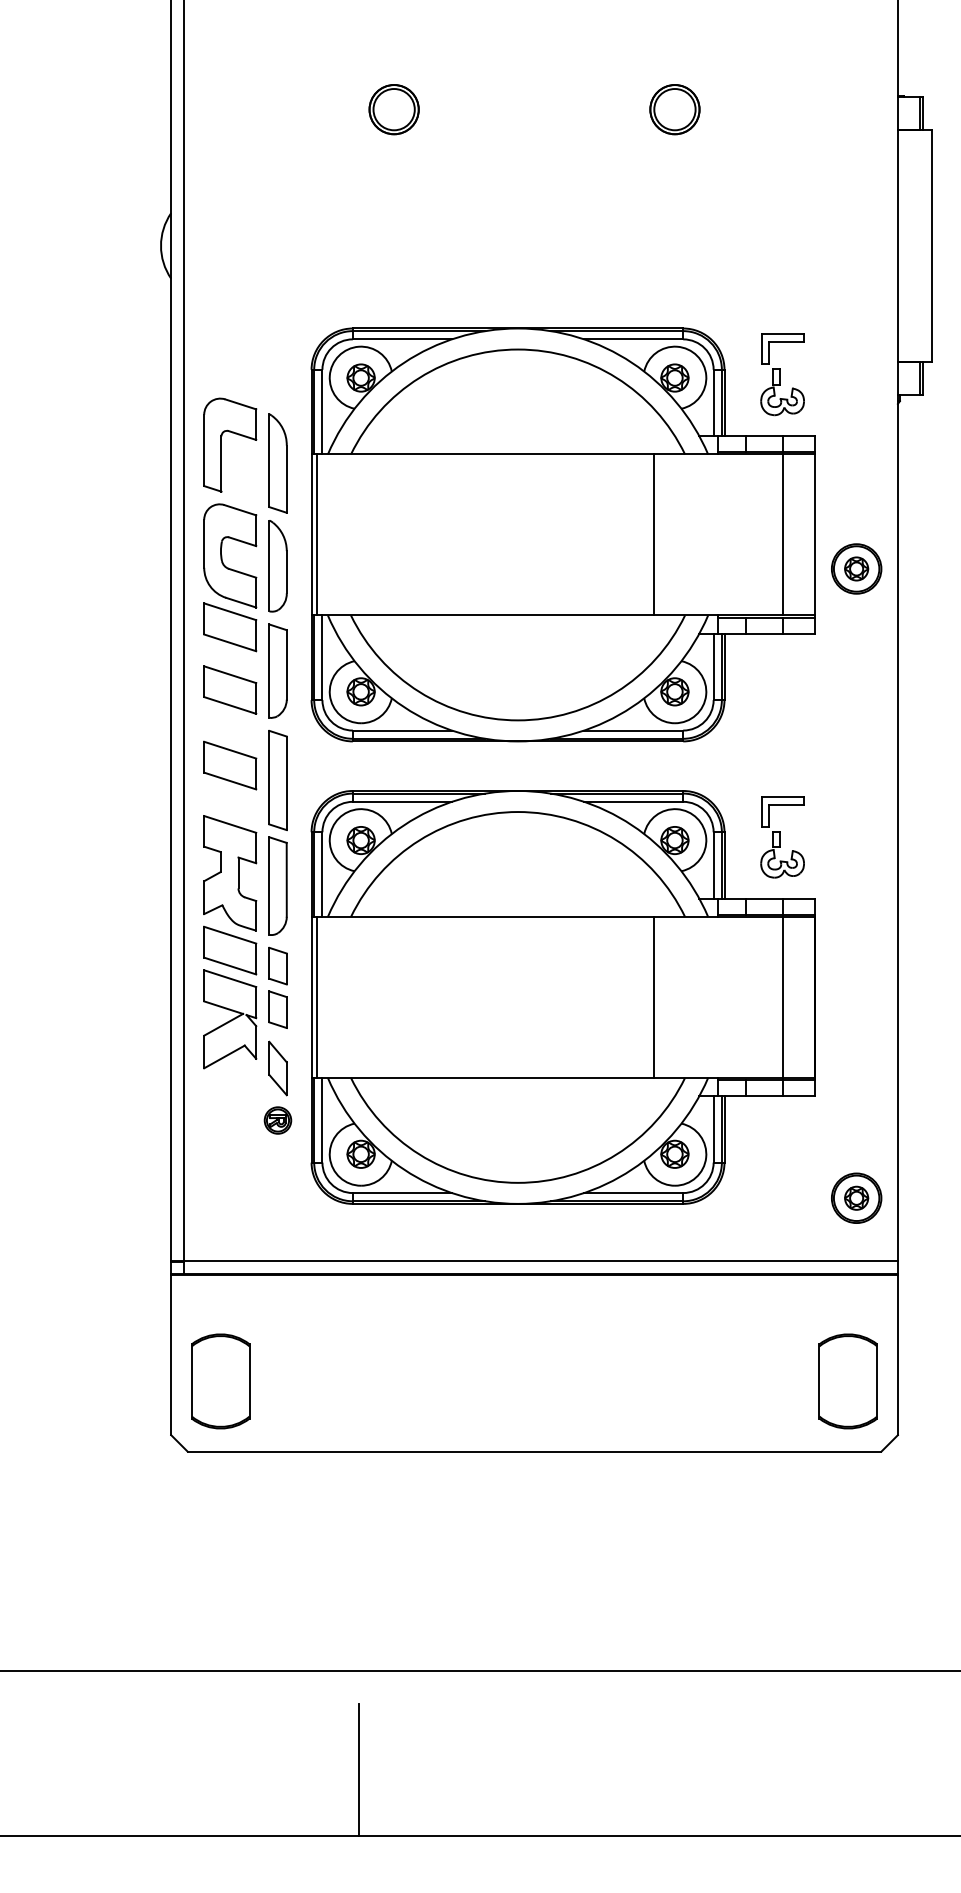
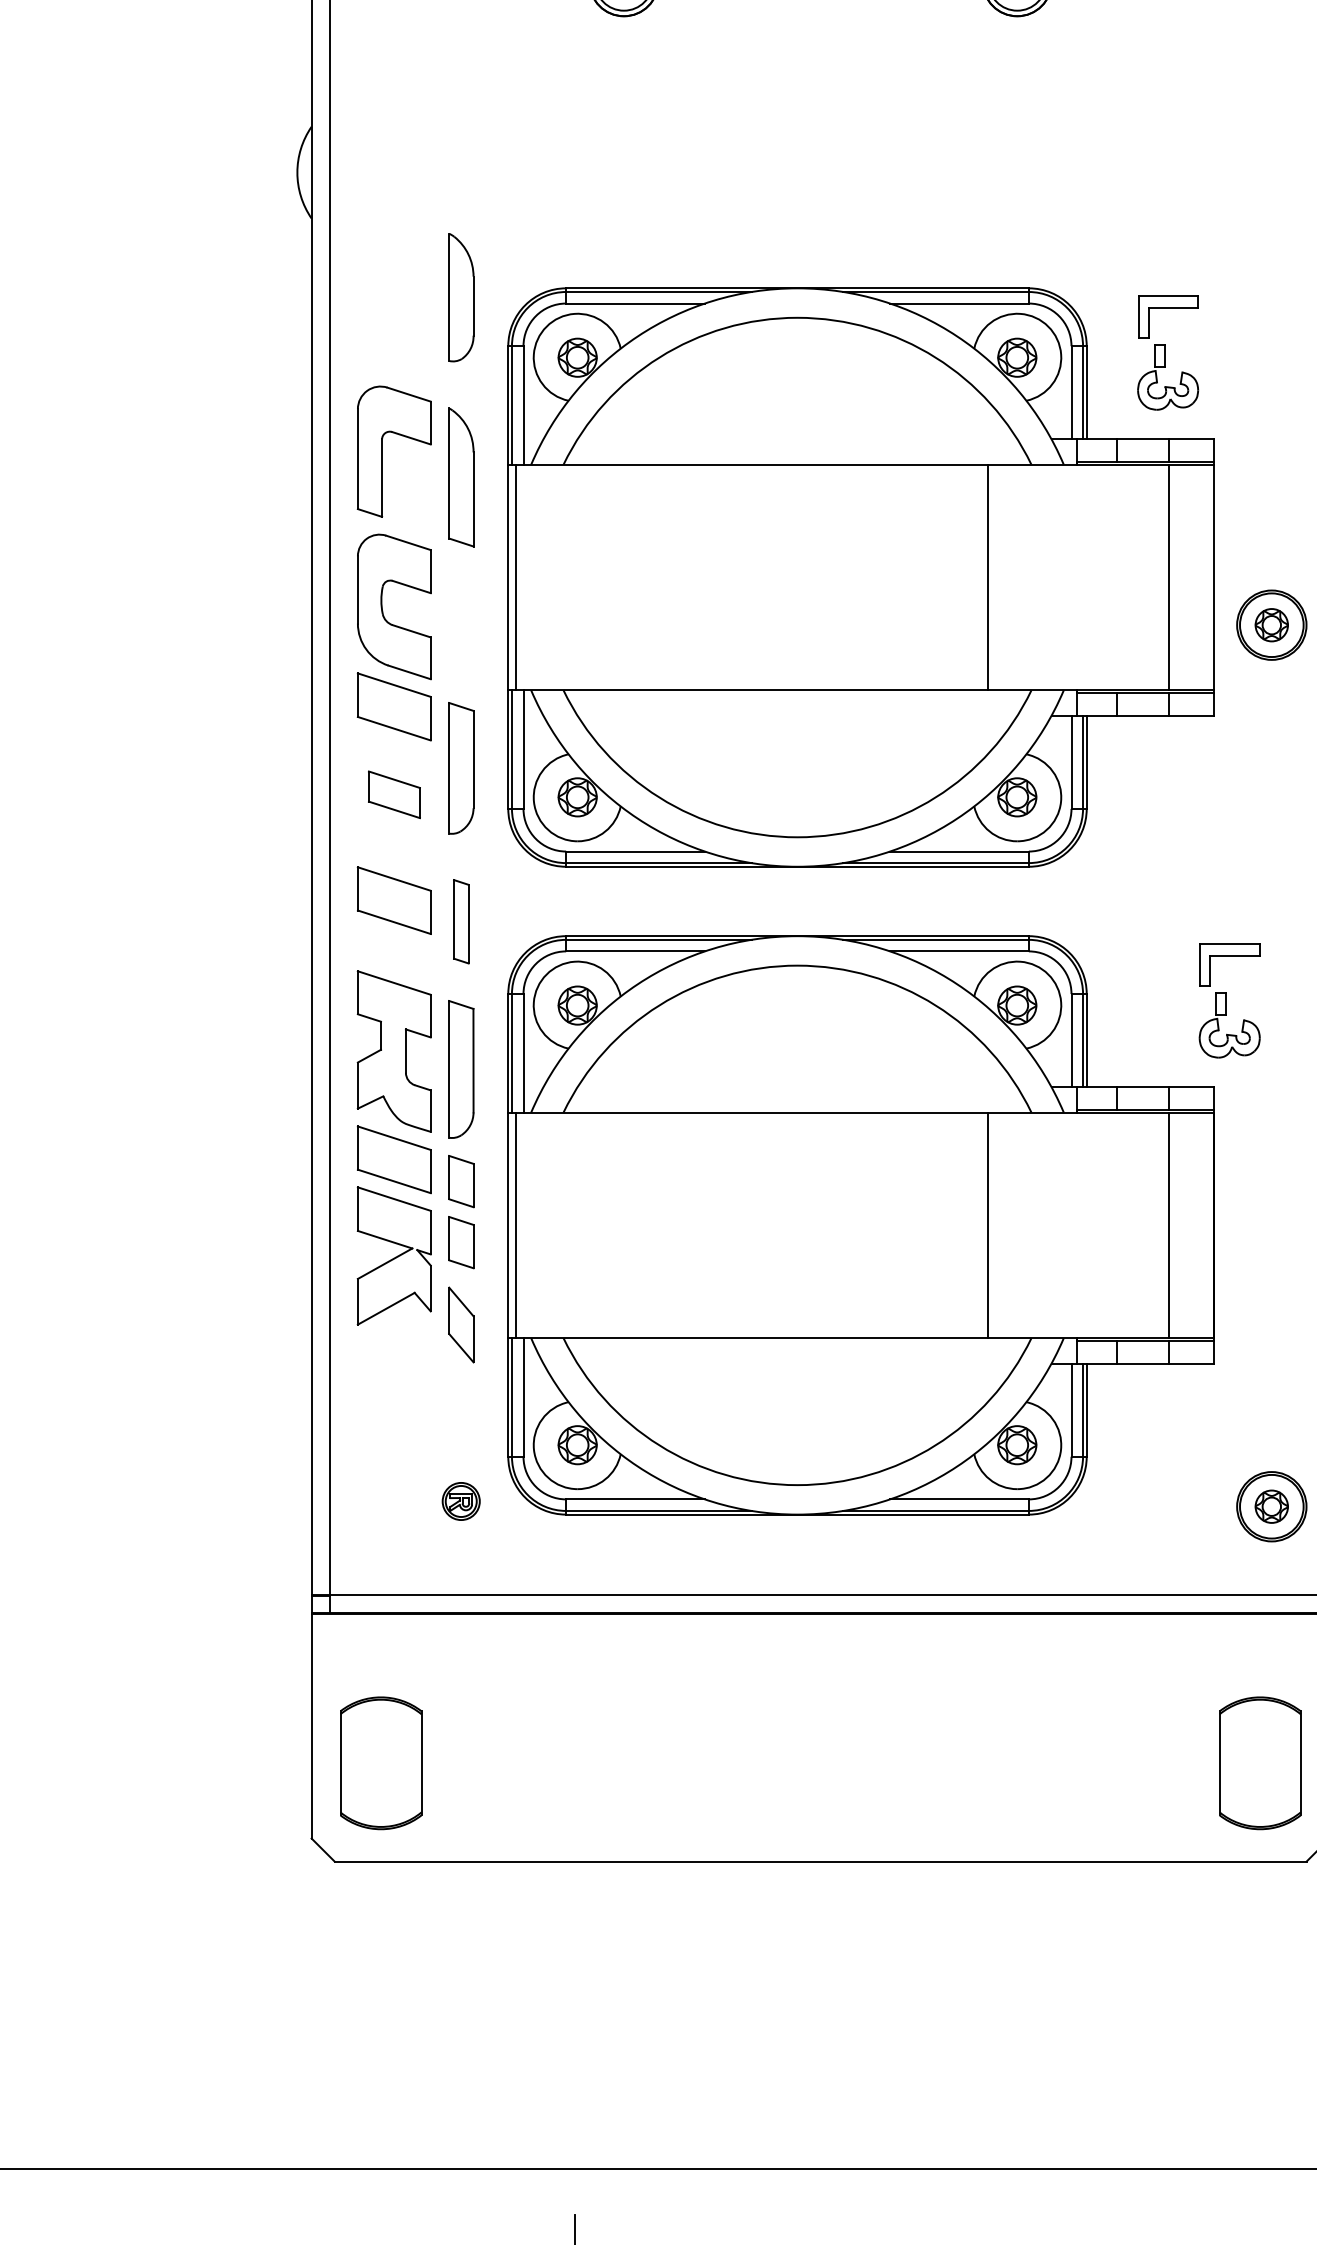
part: (277, 566) -> (460, 298), moved
part: (230, 689) -> (394, 794), size x0.7
part: (277, 780) -> (460, 921), size x0.6
part: (782, 837) -> (1229, 1001), moved
part: (277, 1120) -> (460, 1501), moved

